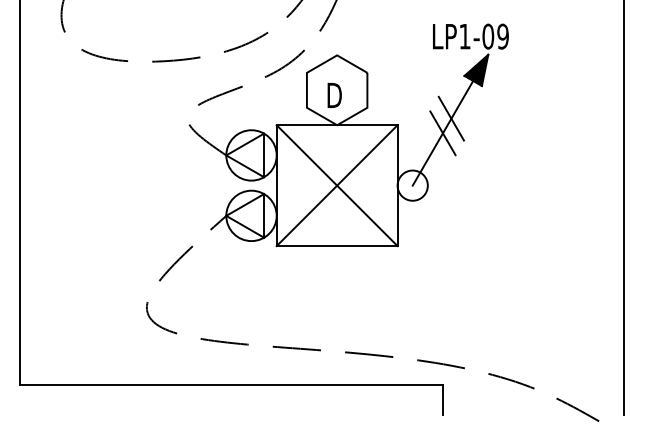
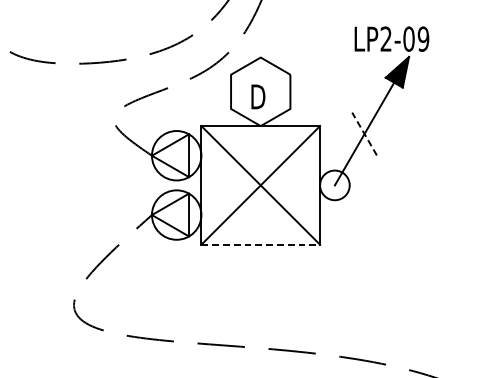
text: (464, 36) -> (385, 39), LP1-09 -> LP2-09
line: (450, 118) -> (371, 119), removed
line: (442, 132) -> (364, 133), solid -> dashed
line: (337, 246) -> (261, 245), solid -> dashed

